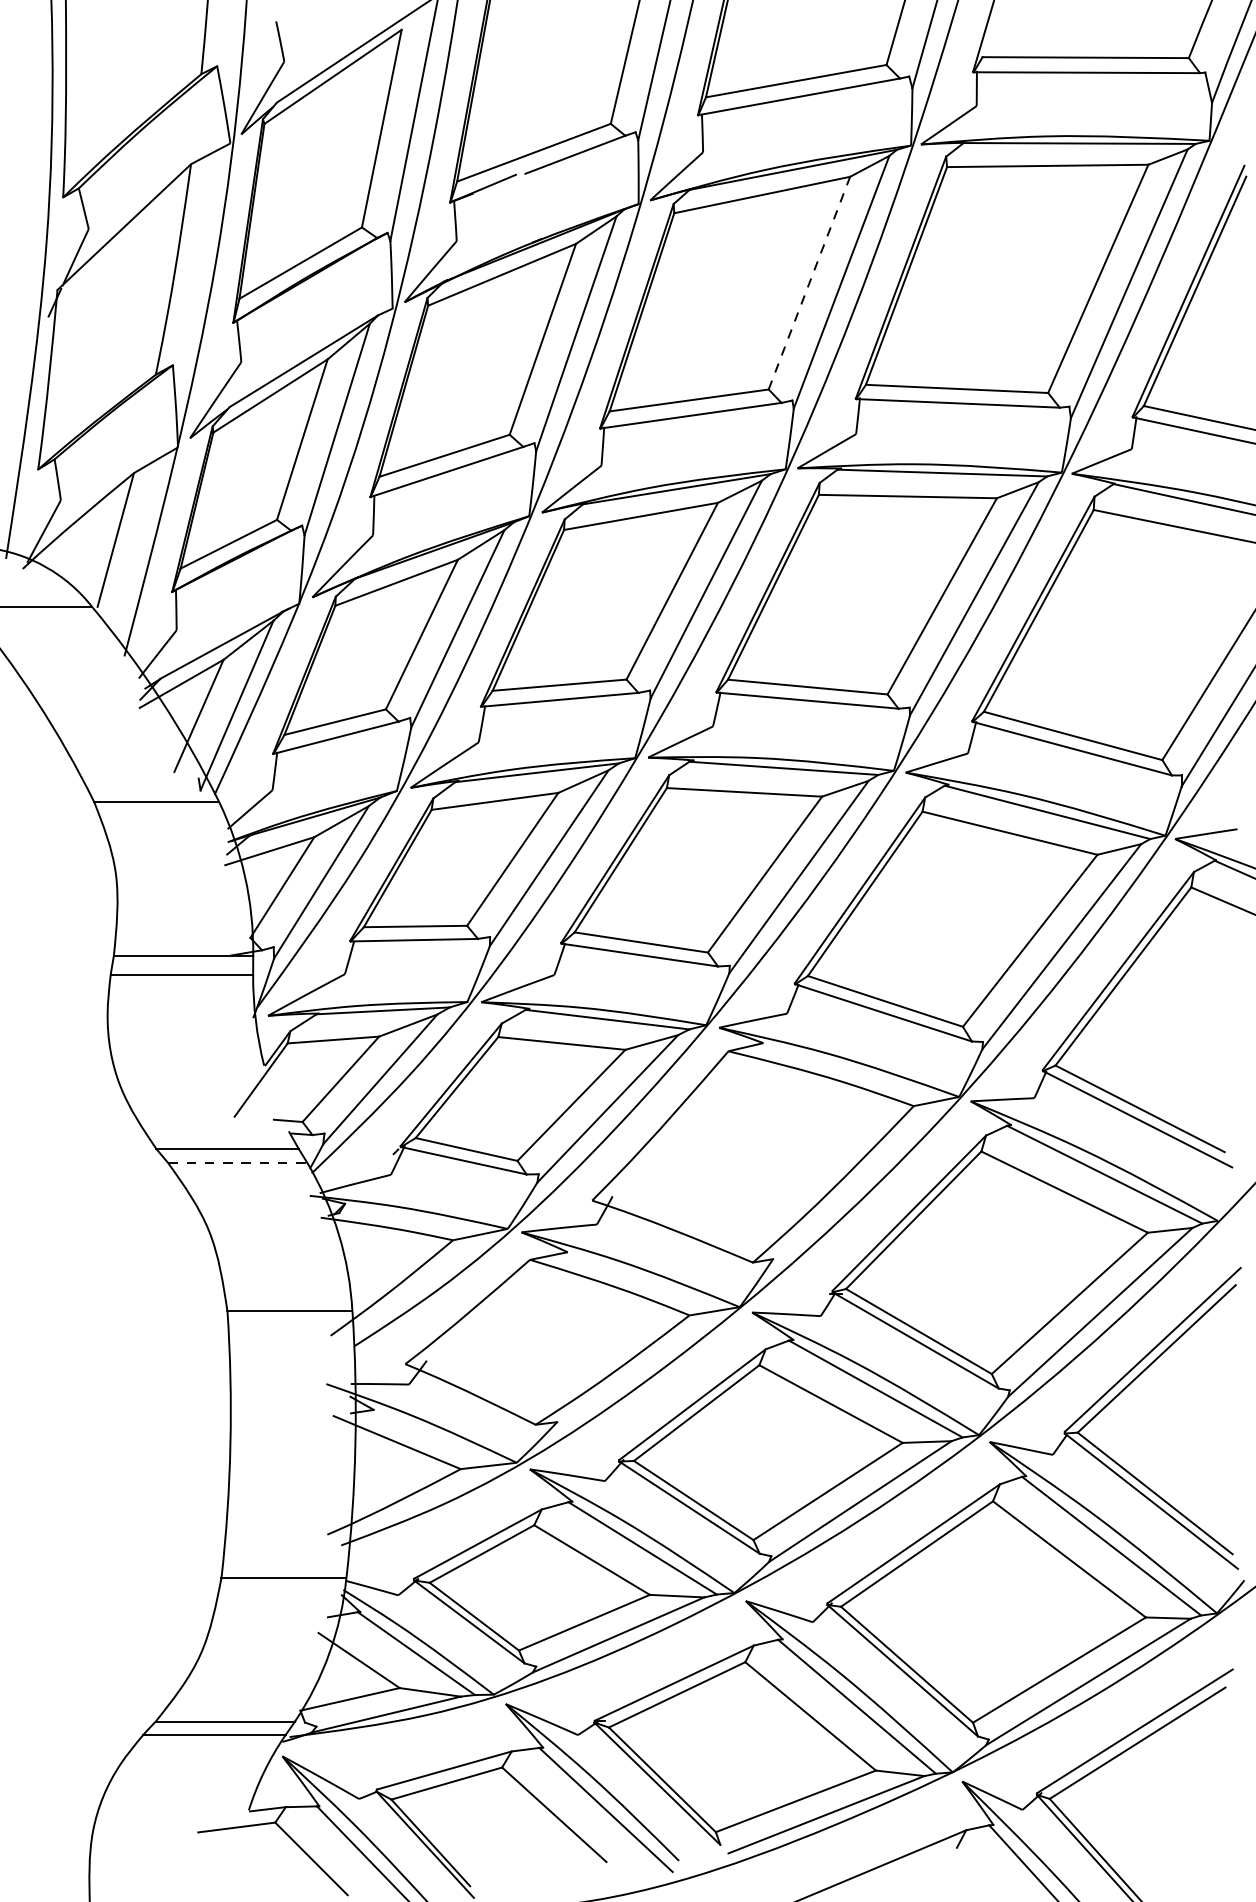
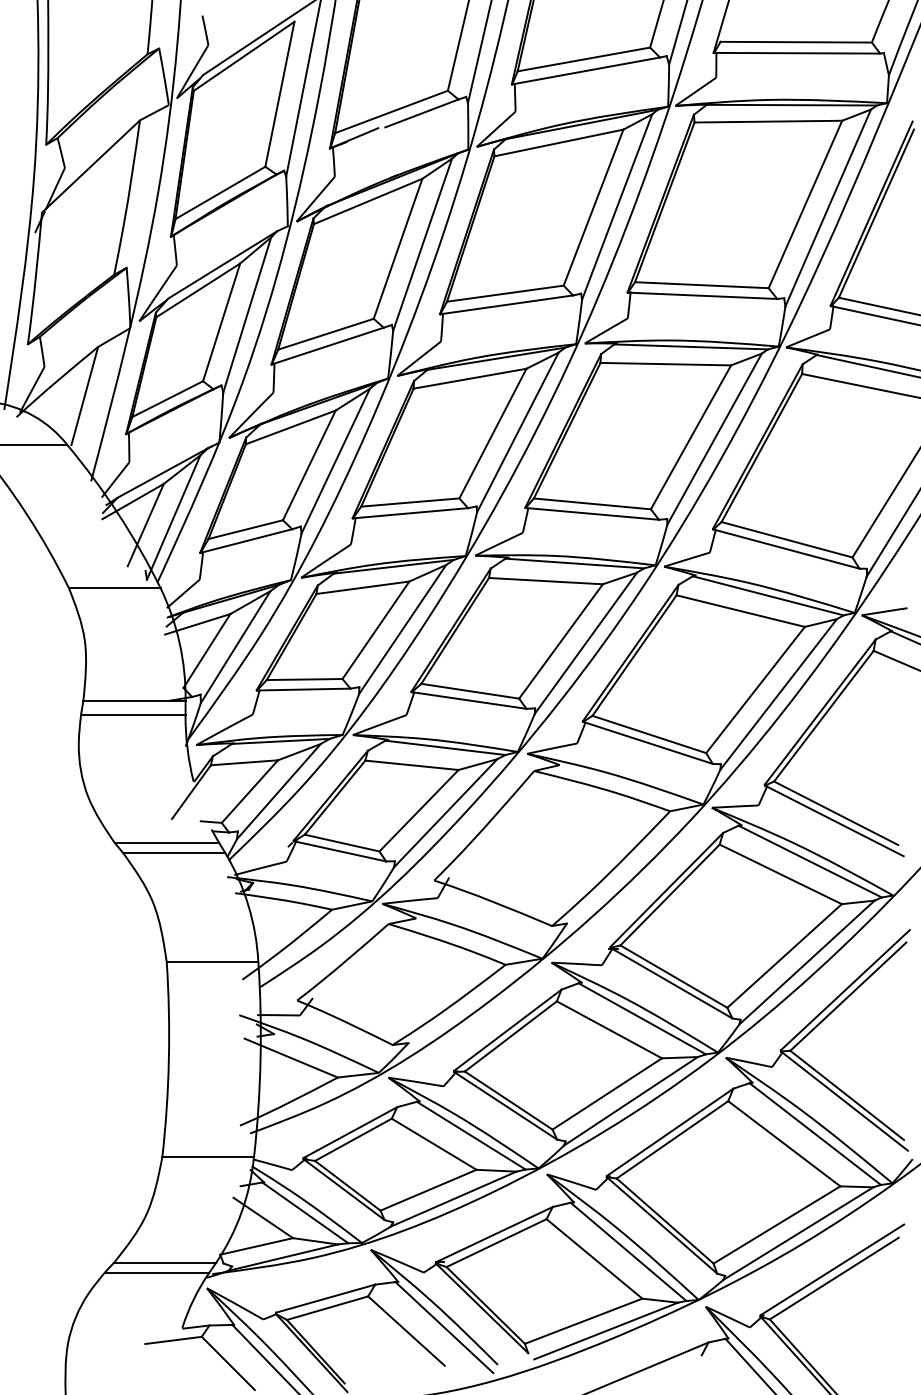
line: (809, 282) -> (593, 207), dashed -> solid
line: (238, 1163) -> (174, 853), dashed -> solid

